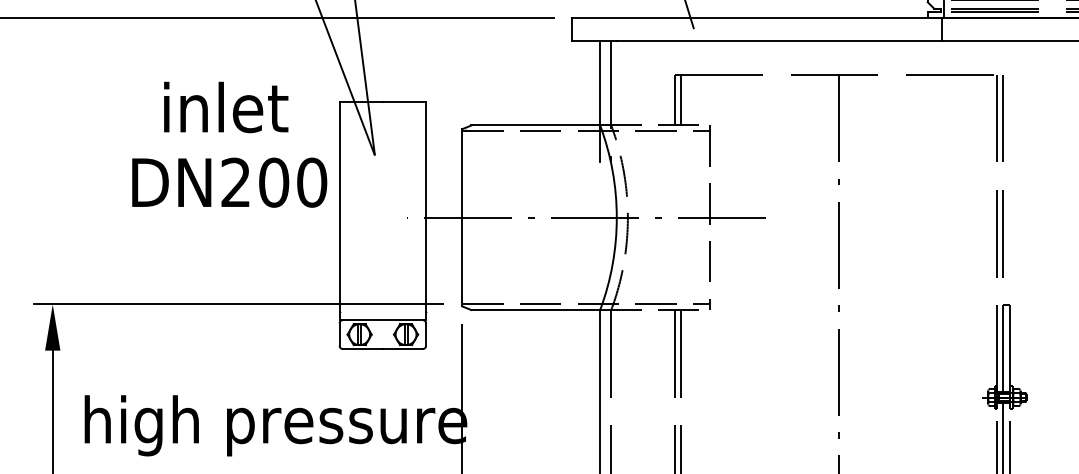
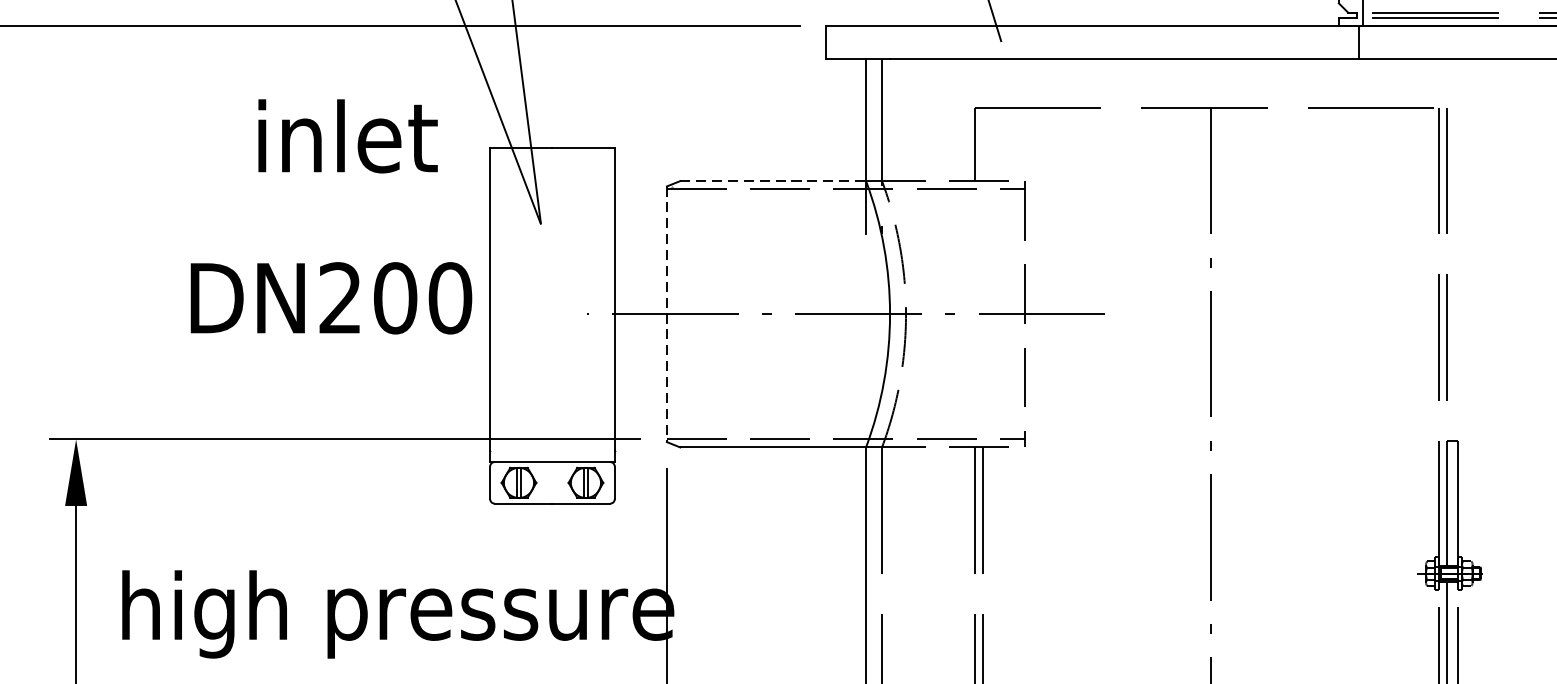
line: (680, 99) -> (981, 143), removed
text: (226, 107) -> (348, 136), moved
line: (536, 125) -> (774, 181), solid -> dashed
text: (229, 182) -> (331, 297), moved
line: (462, 217) -> (667, 313), solid -> dashed

